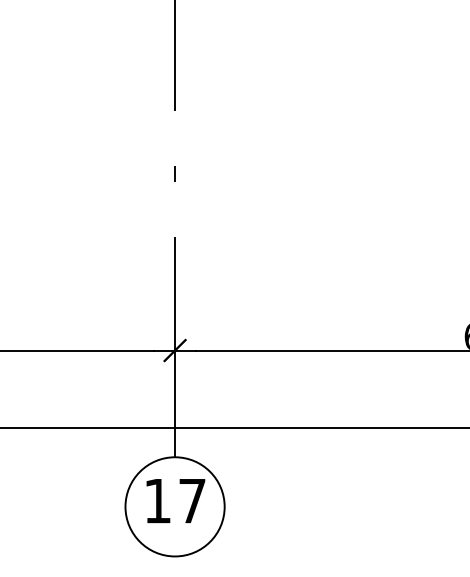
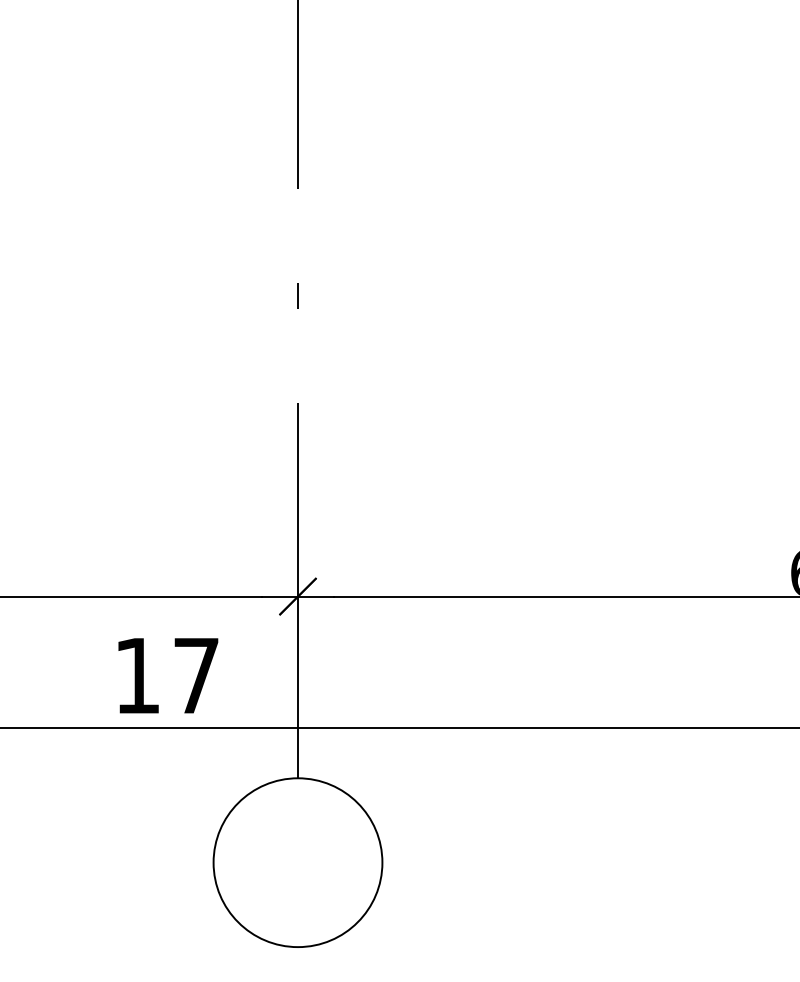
text: (175, 500) -> (167, 674), moved

